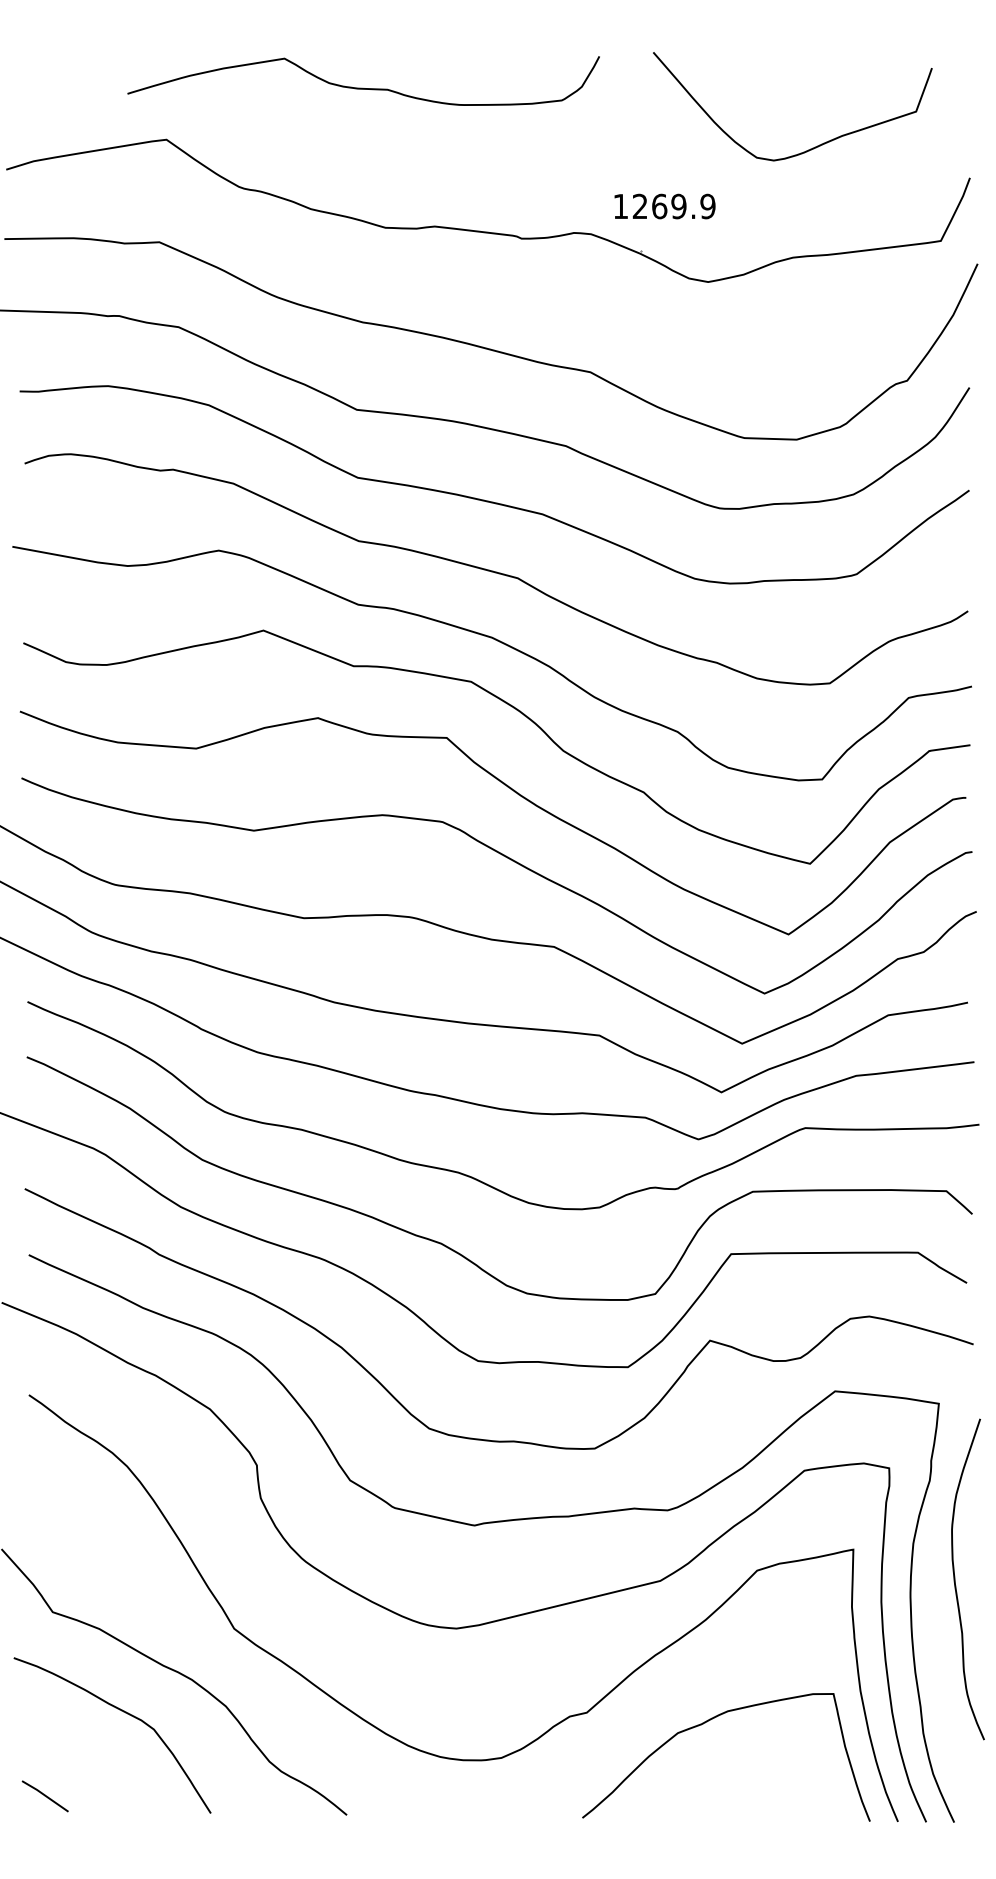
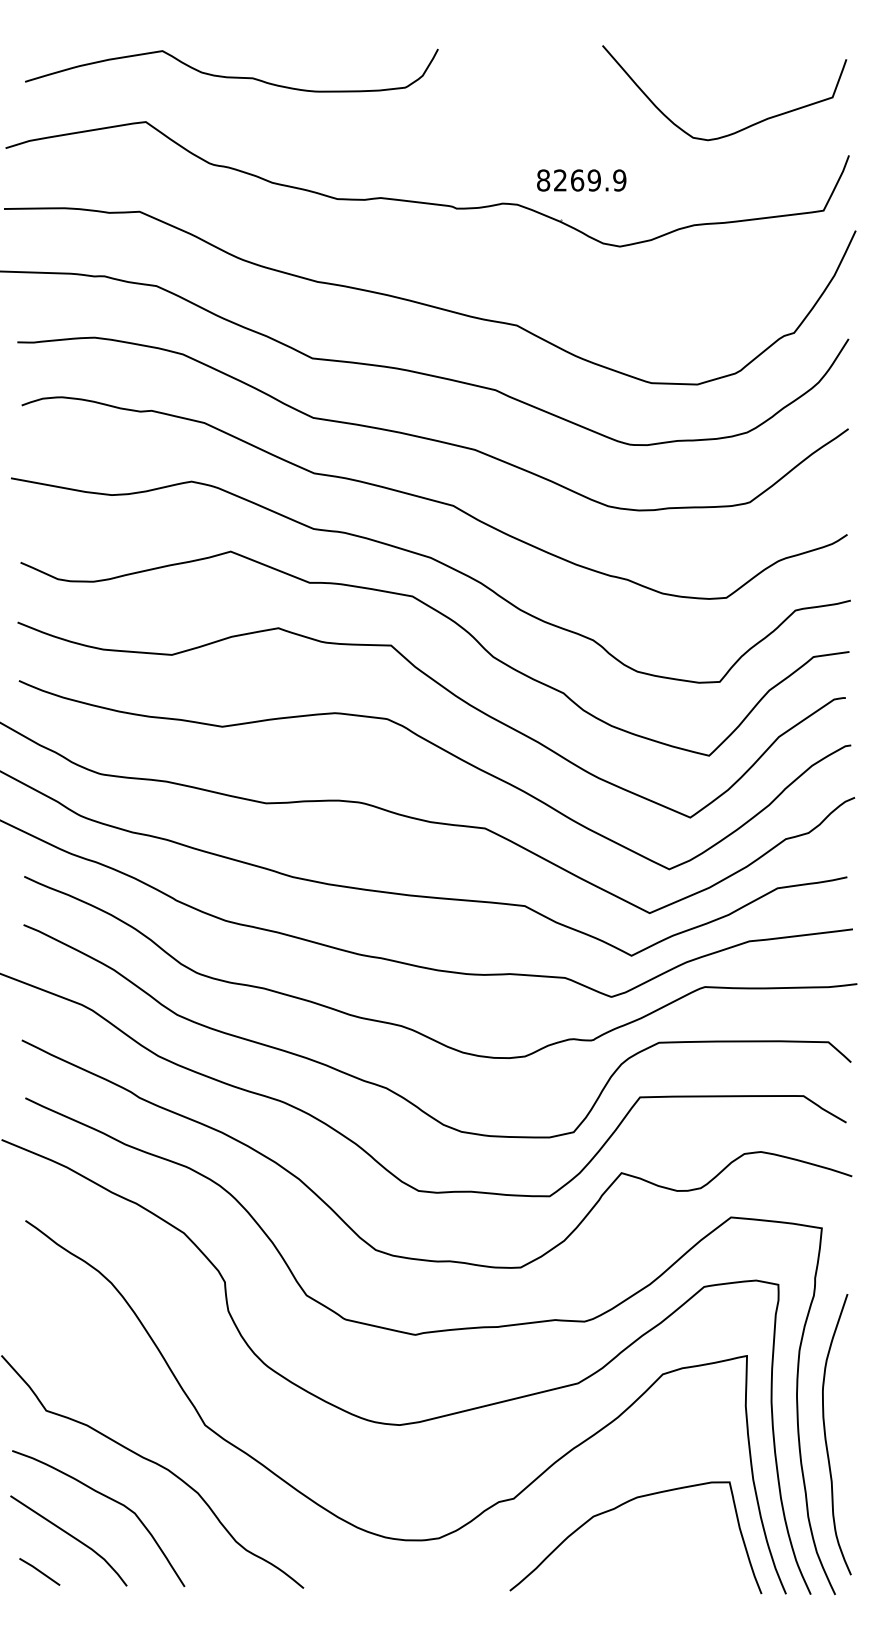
curve: (362, 87) -> (230, 76), moved
curve: (812, 147) -> (741, 128), moved
text: (620, 206) -> (543, 180), 1269.9 -> 8269.9
curve: (955, 1579) -> (825, 1434), moved
curve: (81, 1756) -> (71, 1537), added

